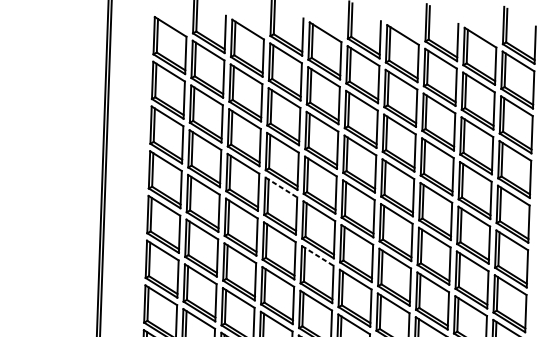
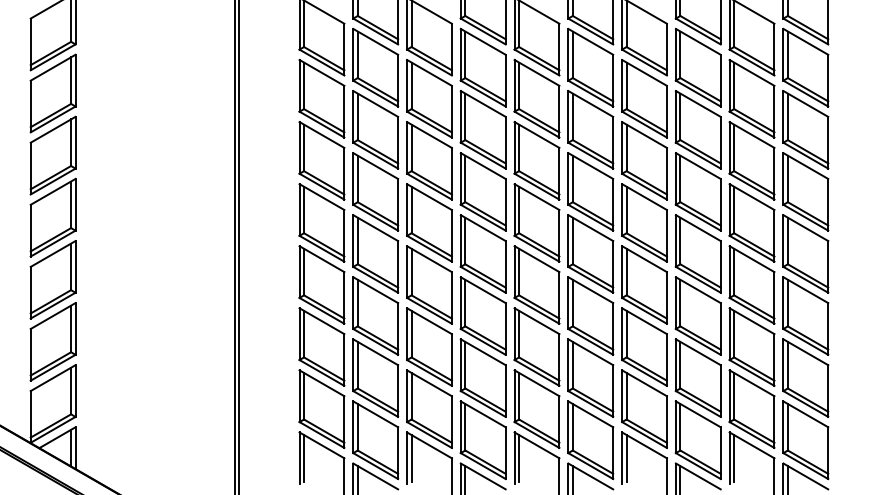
line: (281, 187) -> (483, 228), dashed -> solid
line: (318, 256) -> (537, 321), dashed -> solid

